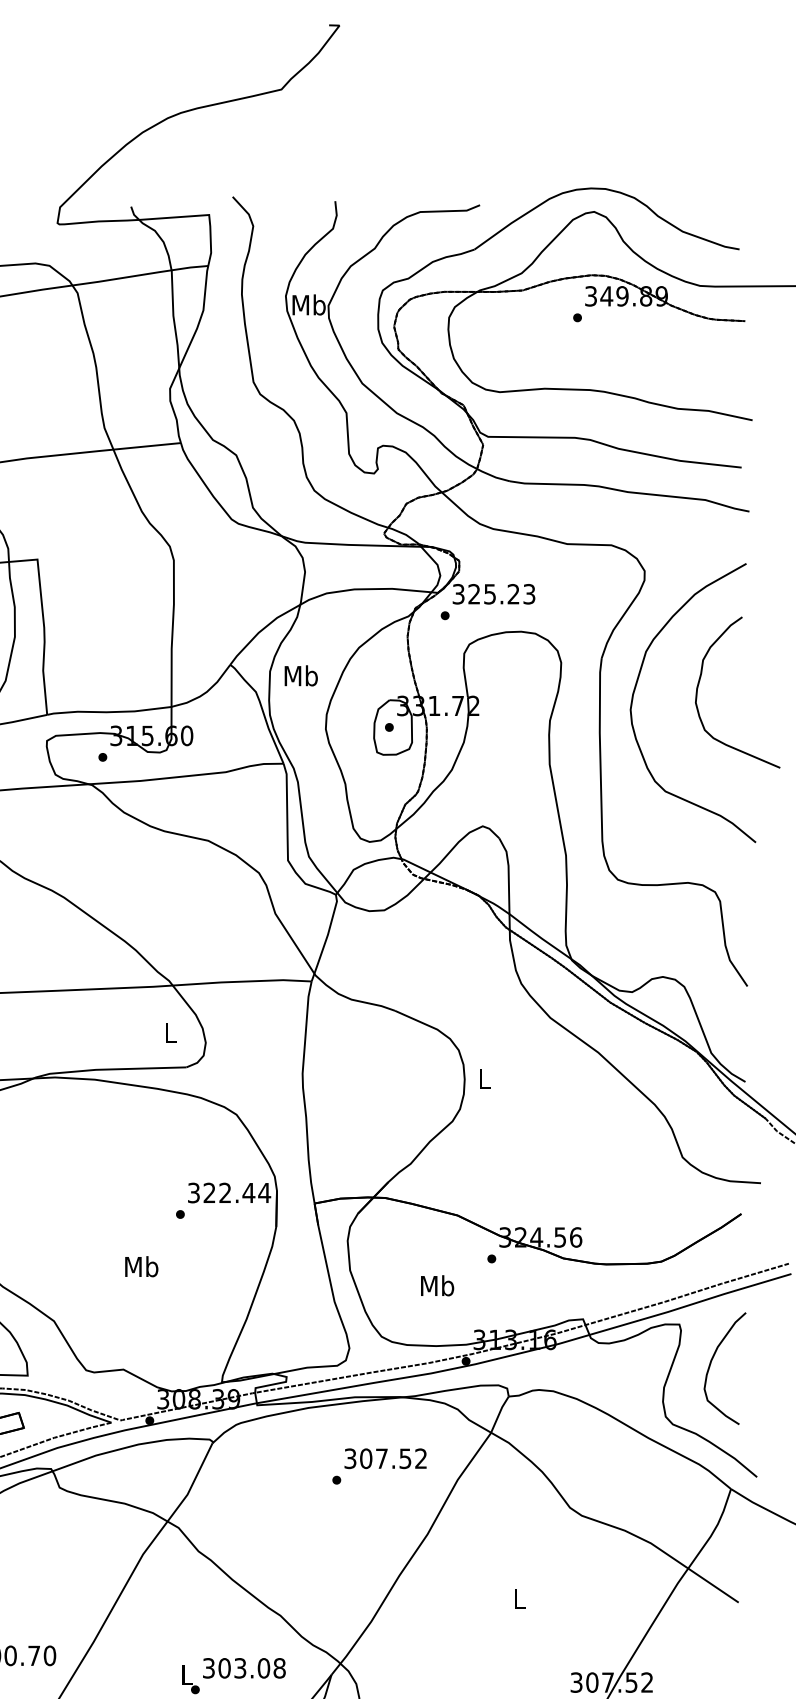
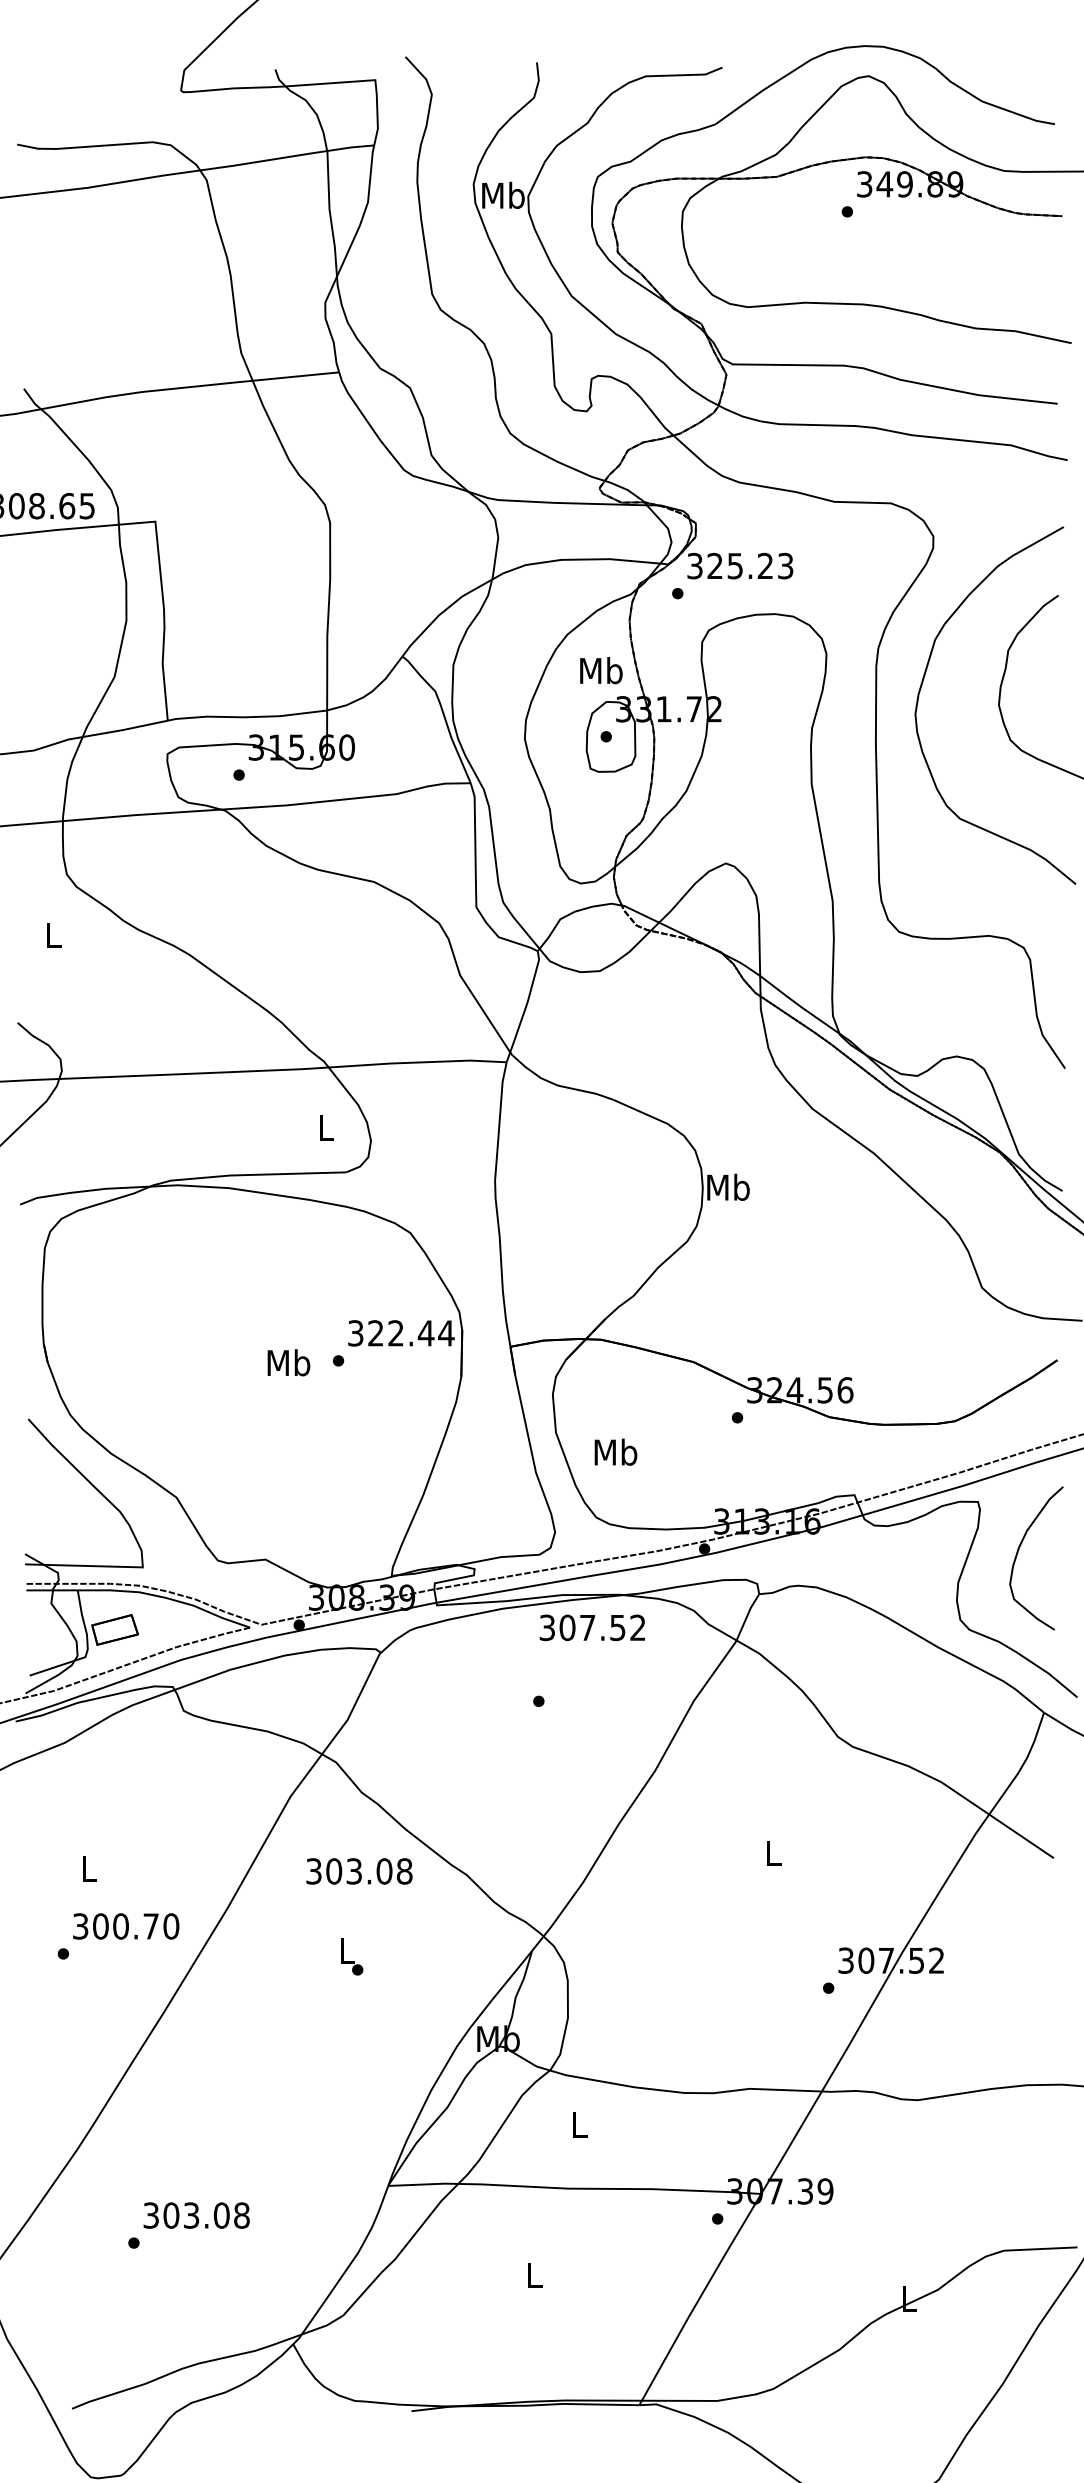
text: (301, 675) -> (601, 670), moved
text: (484, 1078) -> (728, 1186), L -> Mb
text: (141, 1266) -> (288, 1362), moved
text: (437, 1285) -> (615, 1451), moved
text: (384, 1458) -> (591, 1627), moved
text: (244, 1668) -> (359, 1871), moved

